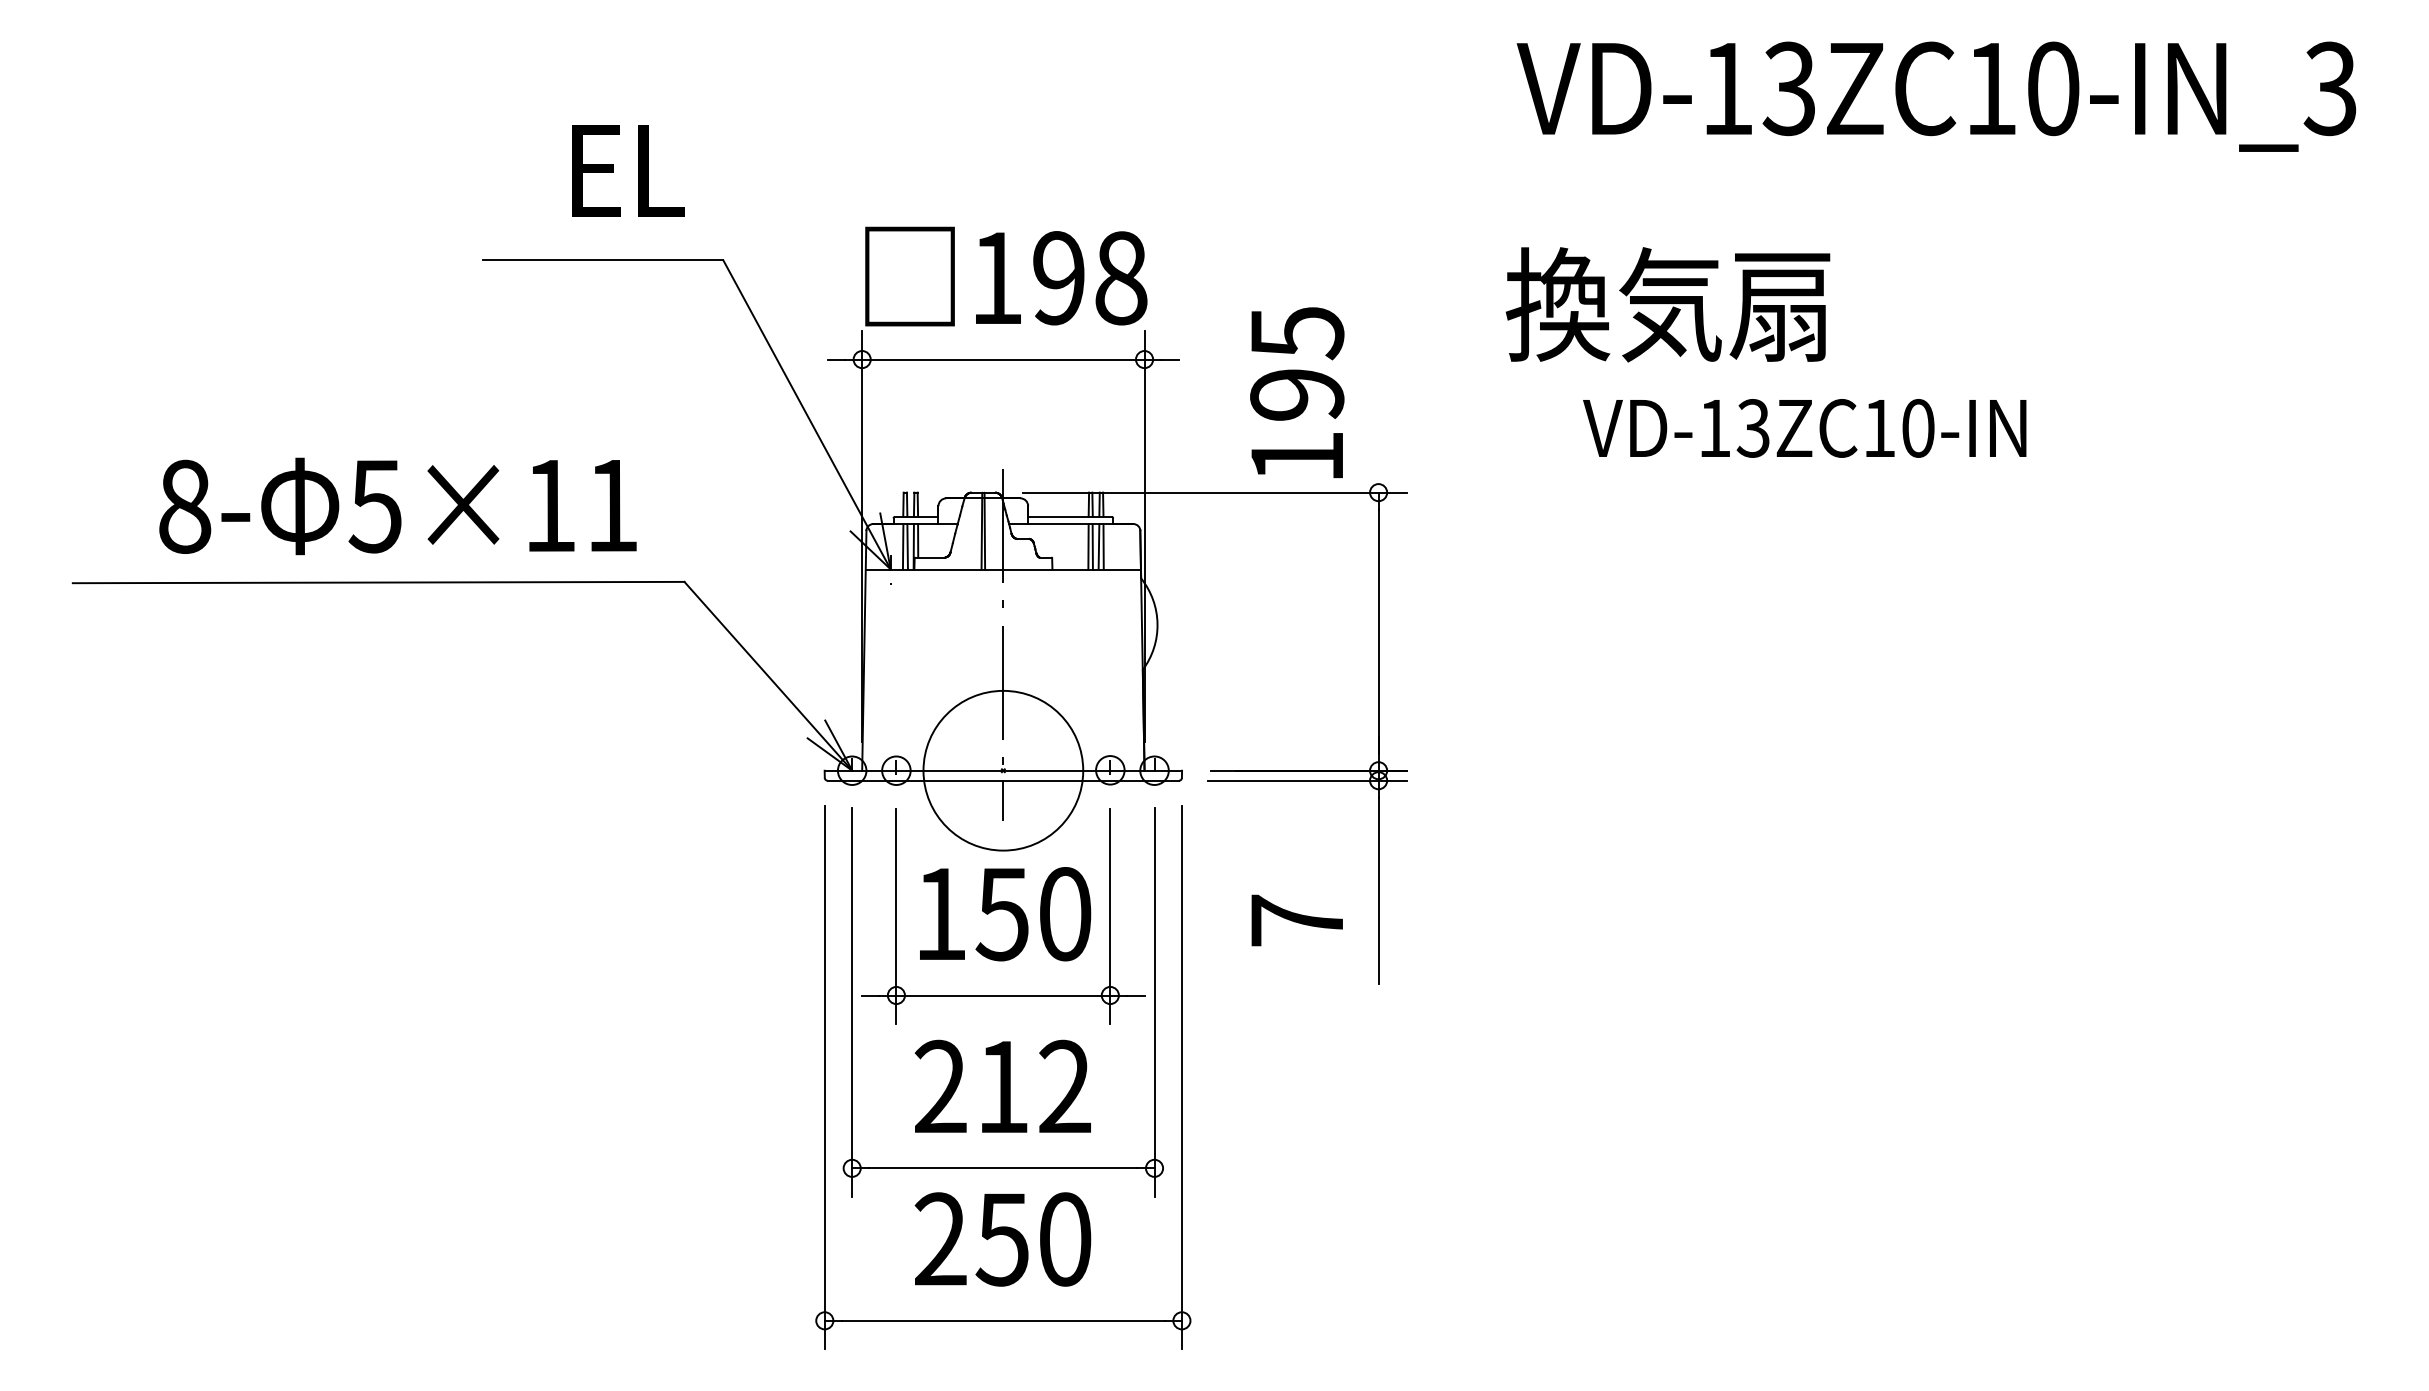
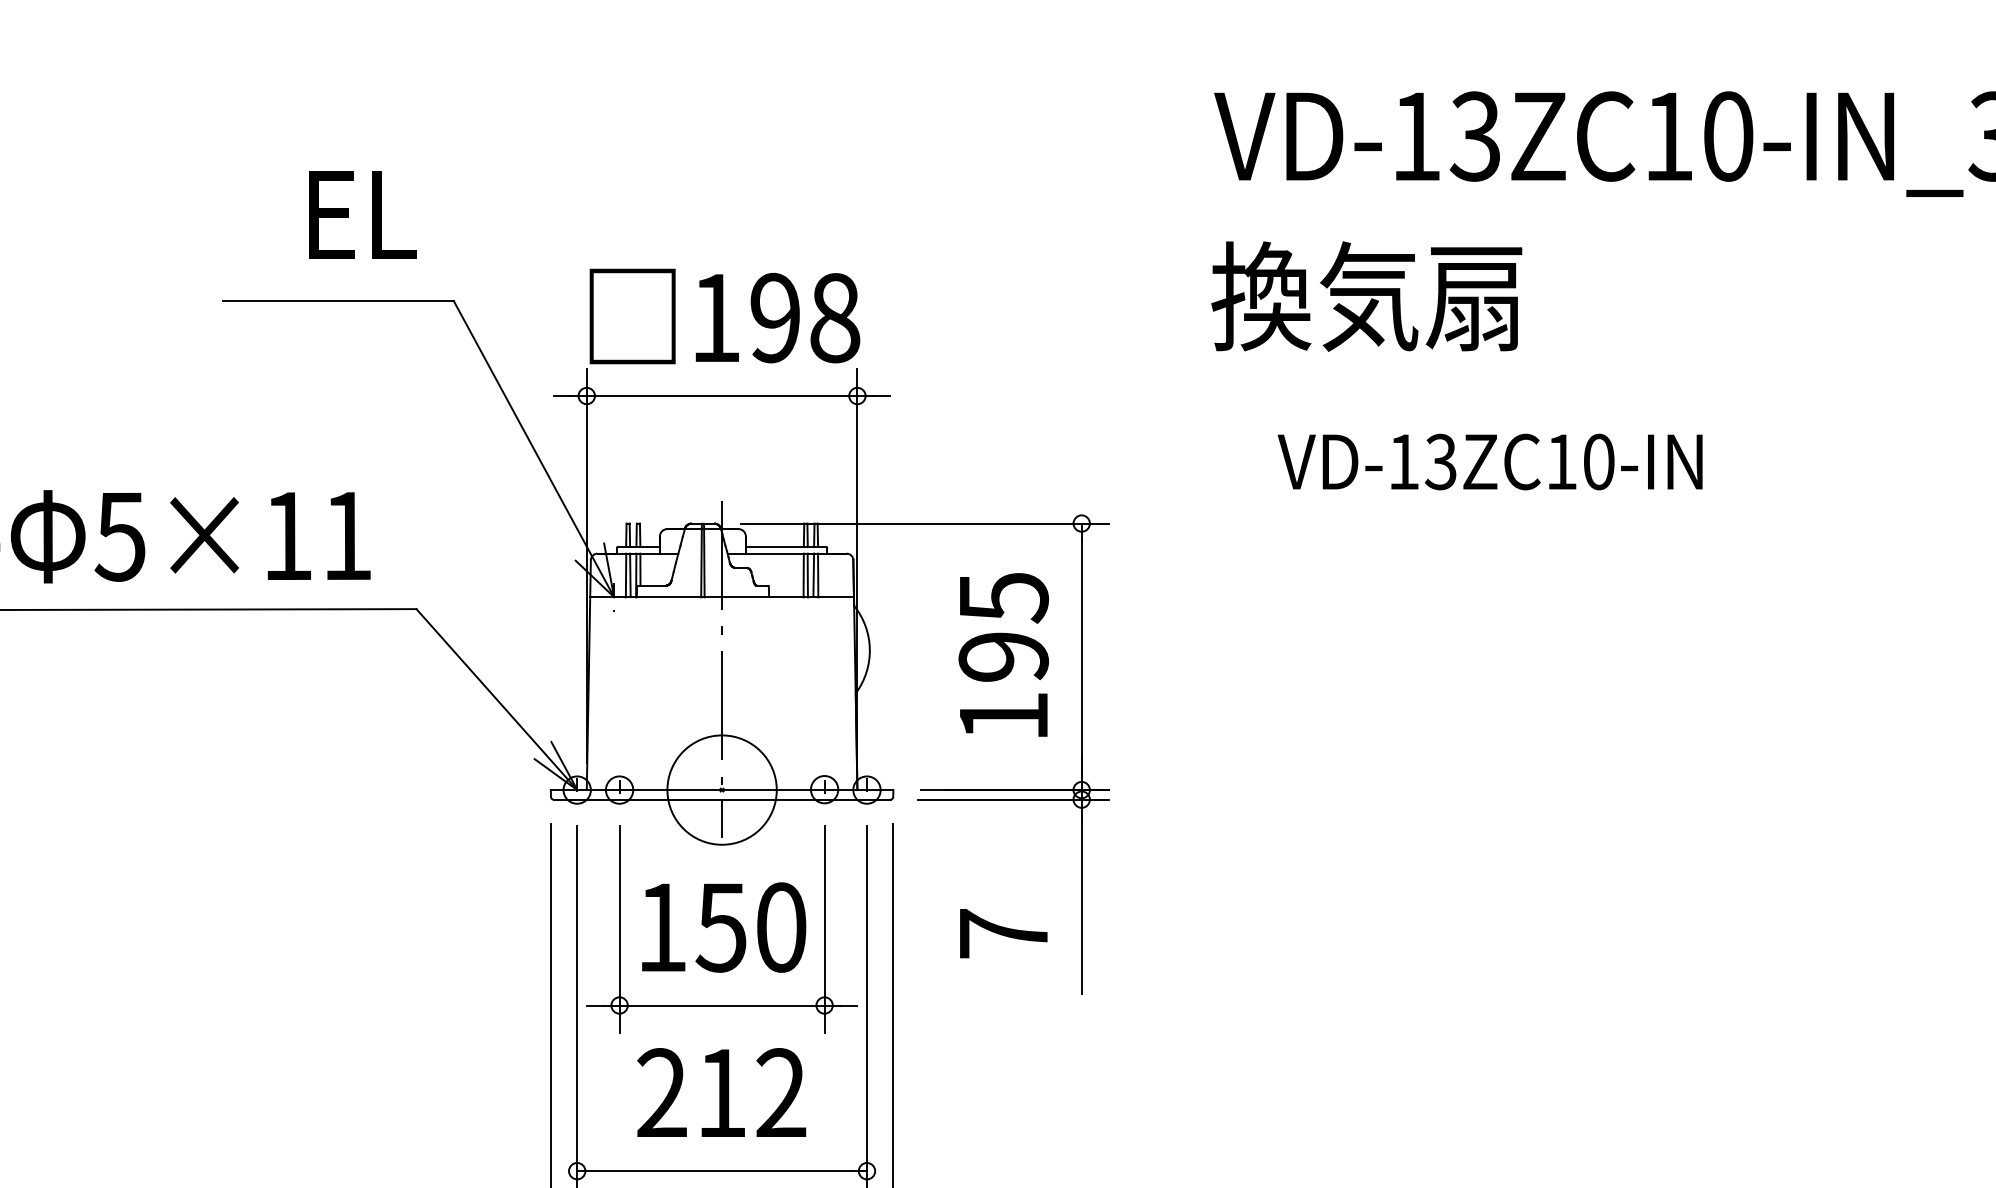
text: (1667, 304) -> (1366, 296), moved
text: (1297, 392) -> (1003, 654), moved
circle: (1003, 770) -> (722, 789), size x0.71

